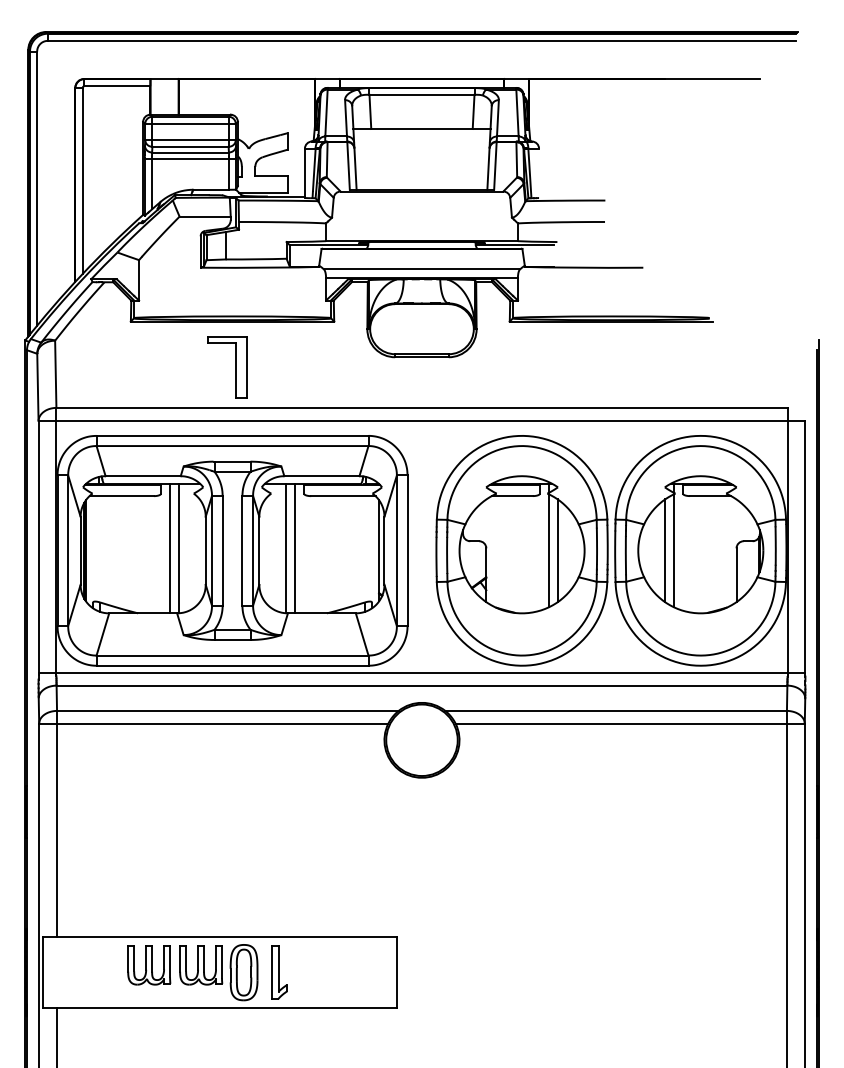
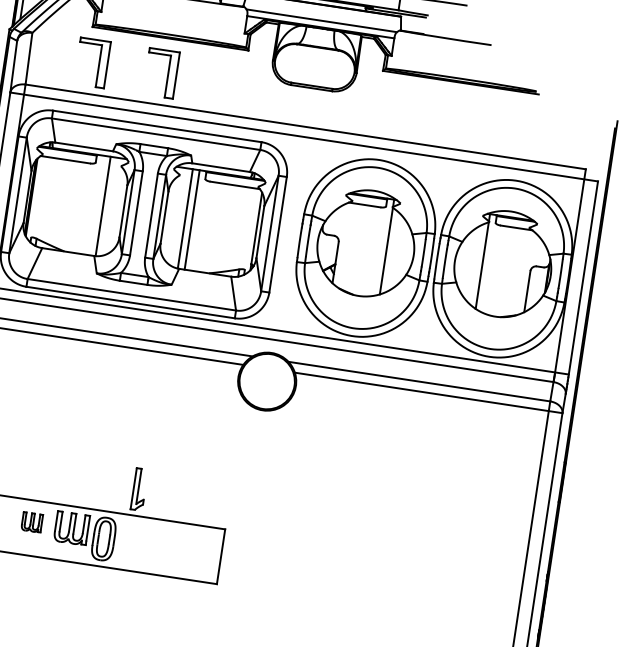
part: (145, 367) -> (98, 63), added
line: (169, 548) -> (95, 205), removed
line: (557, 550) -> (393, 251), removed
line: (665, 550) -> (475, 264), removed
part: (149, 965) -> (32, 522), size x0.6
part: (279, 972) -> (139, 489), moved

